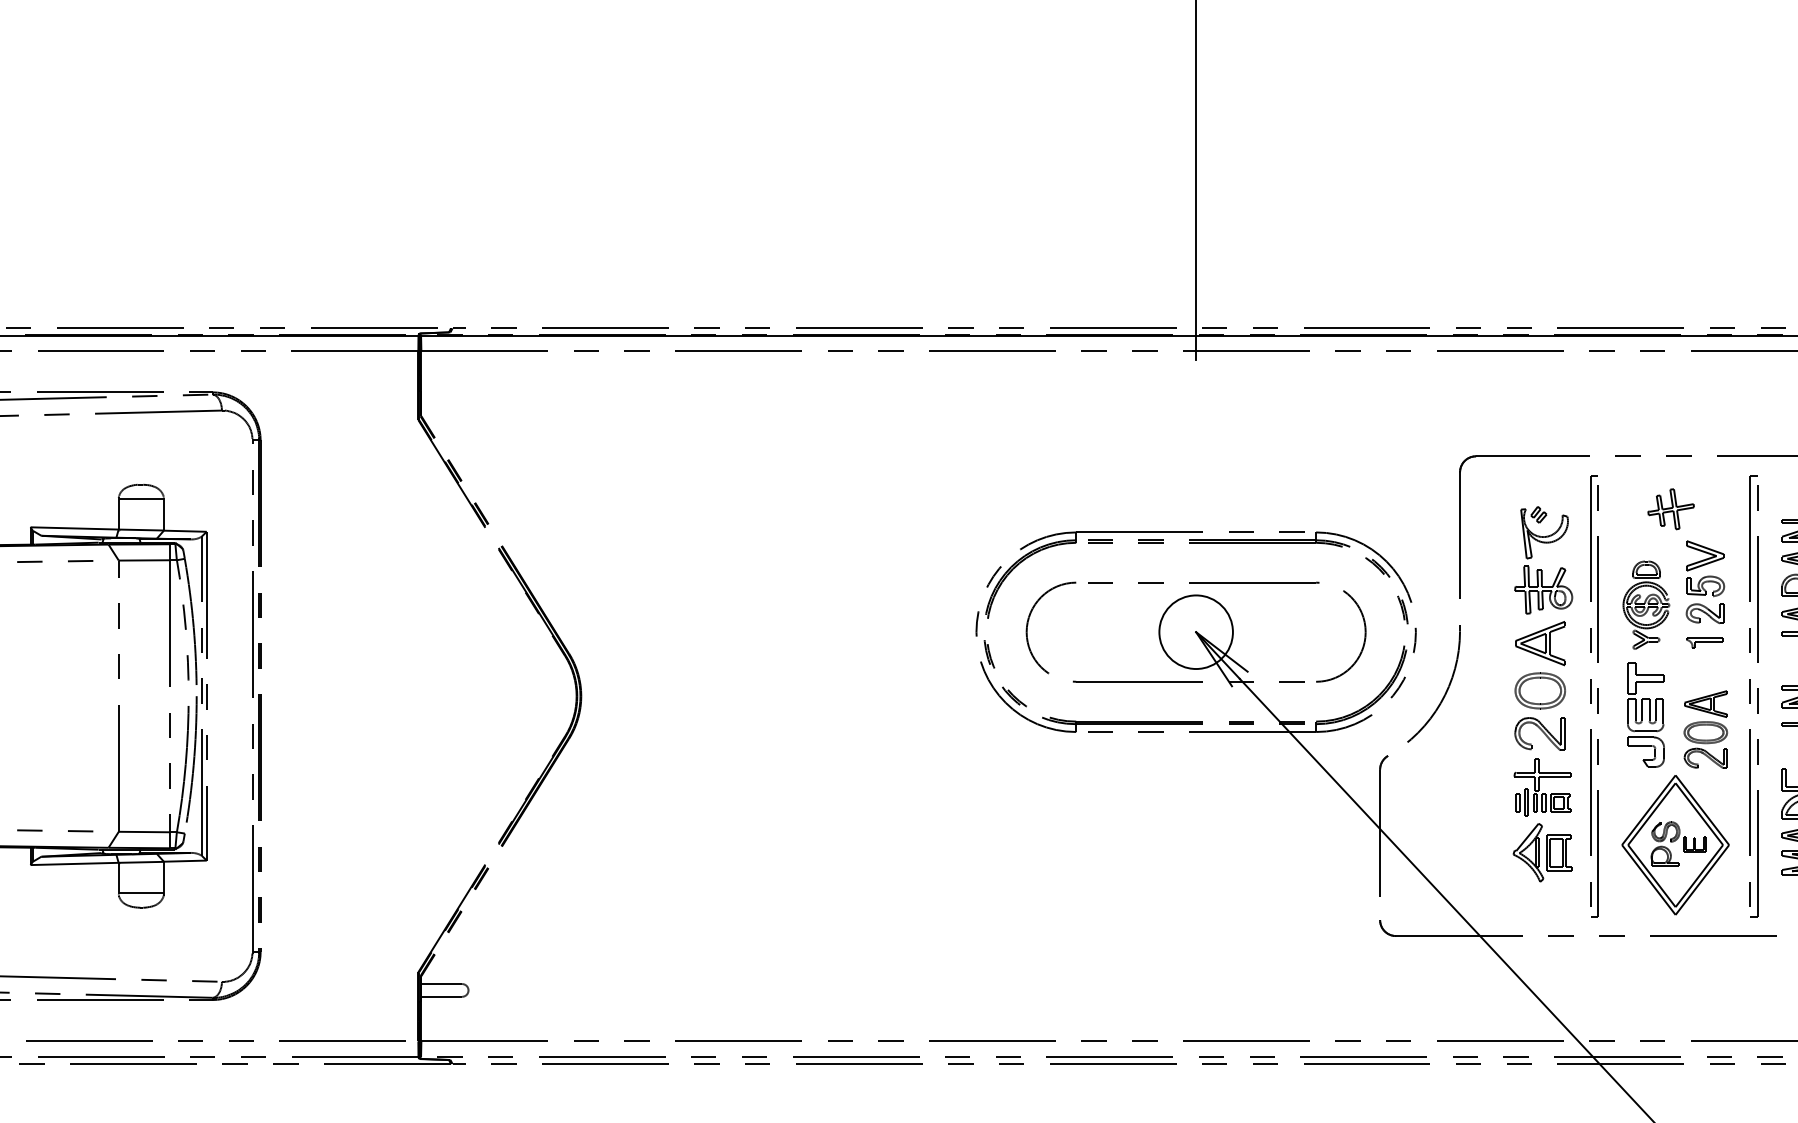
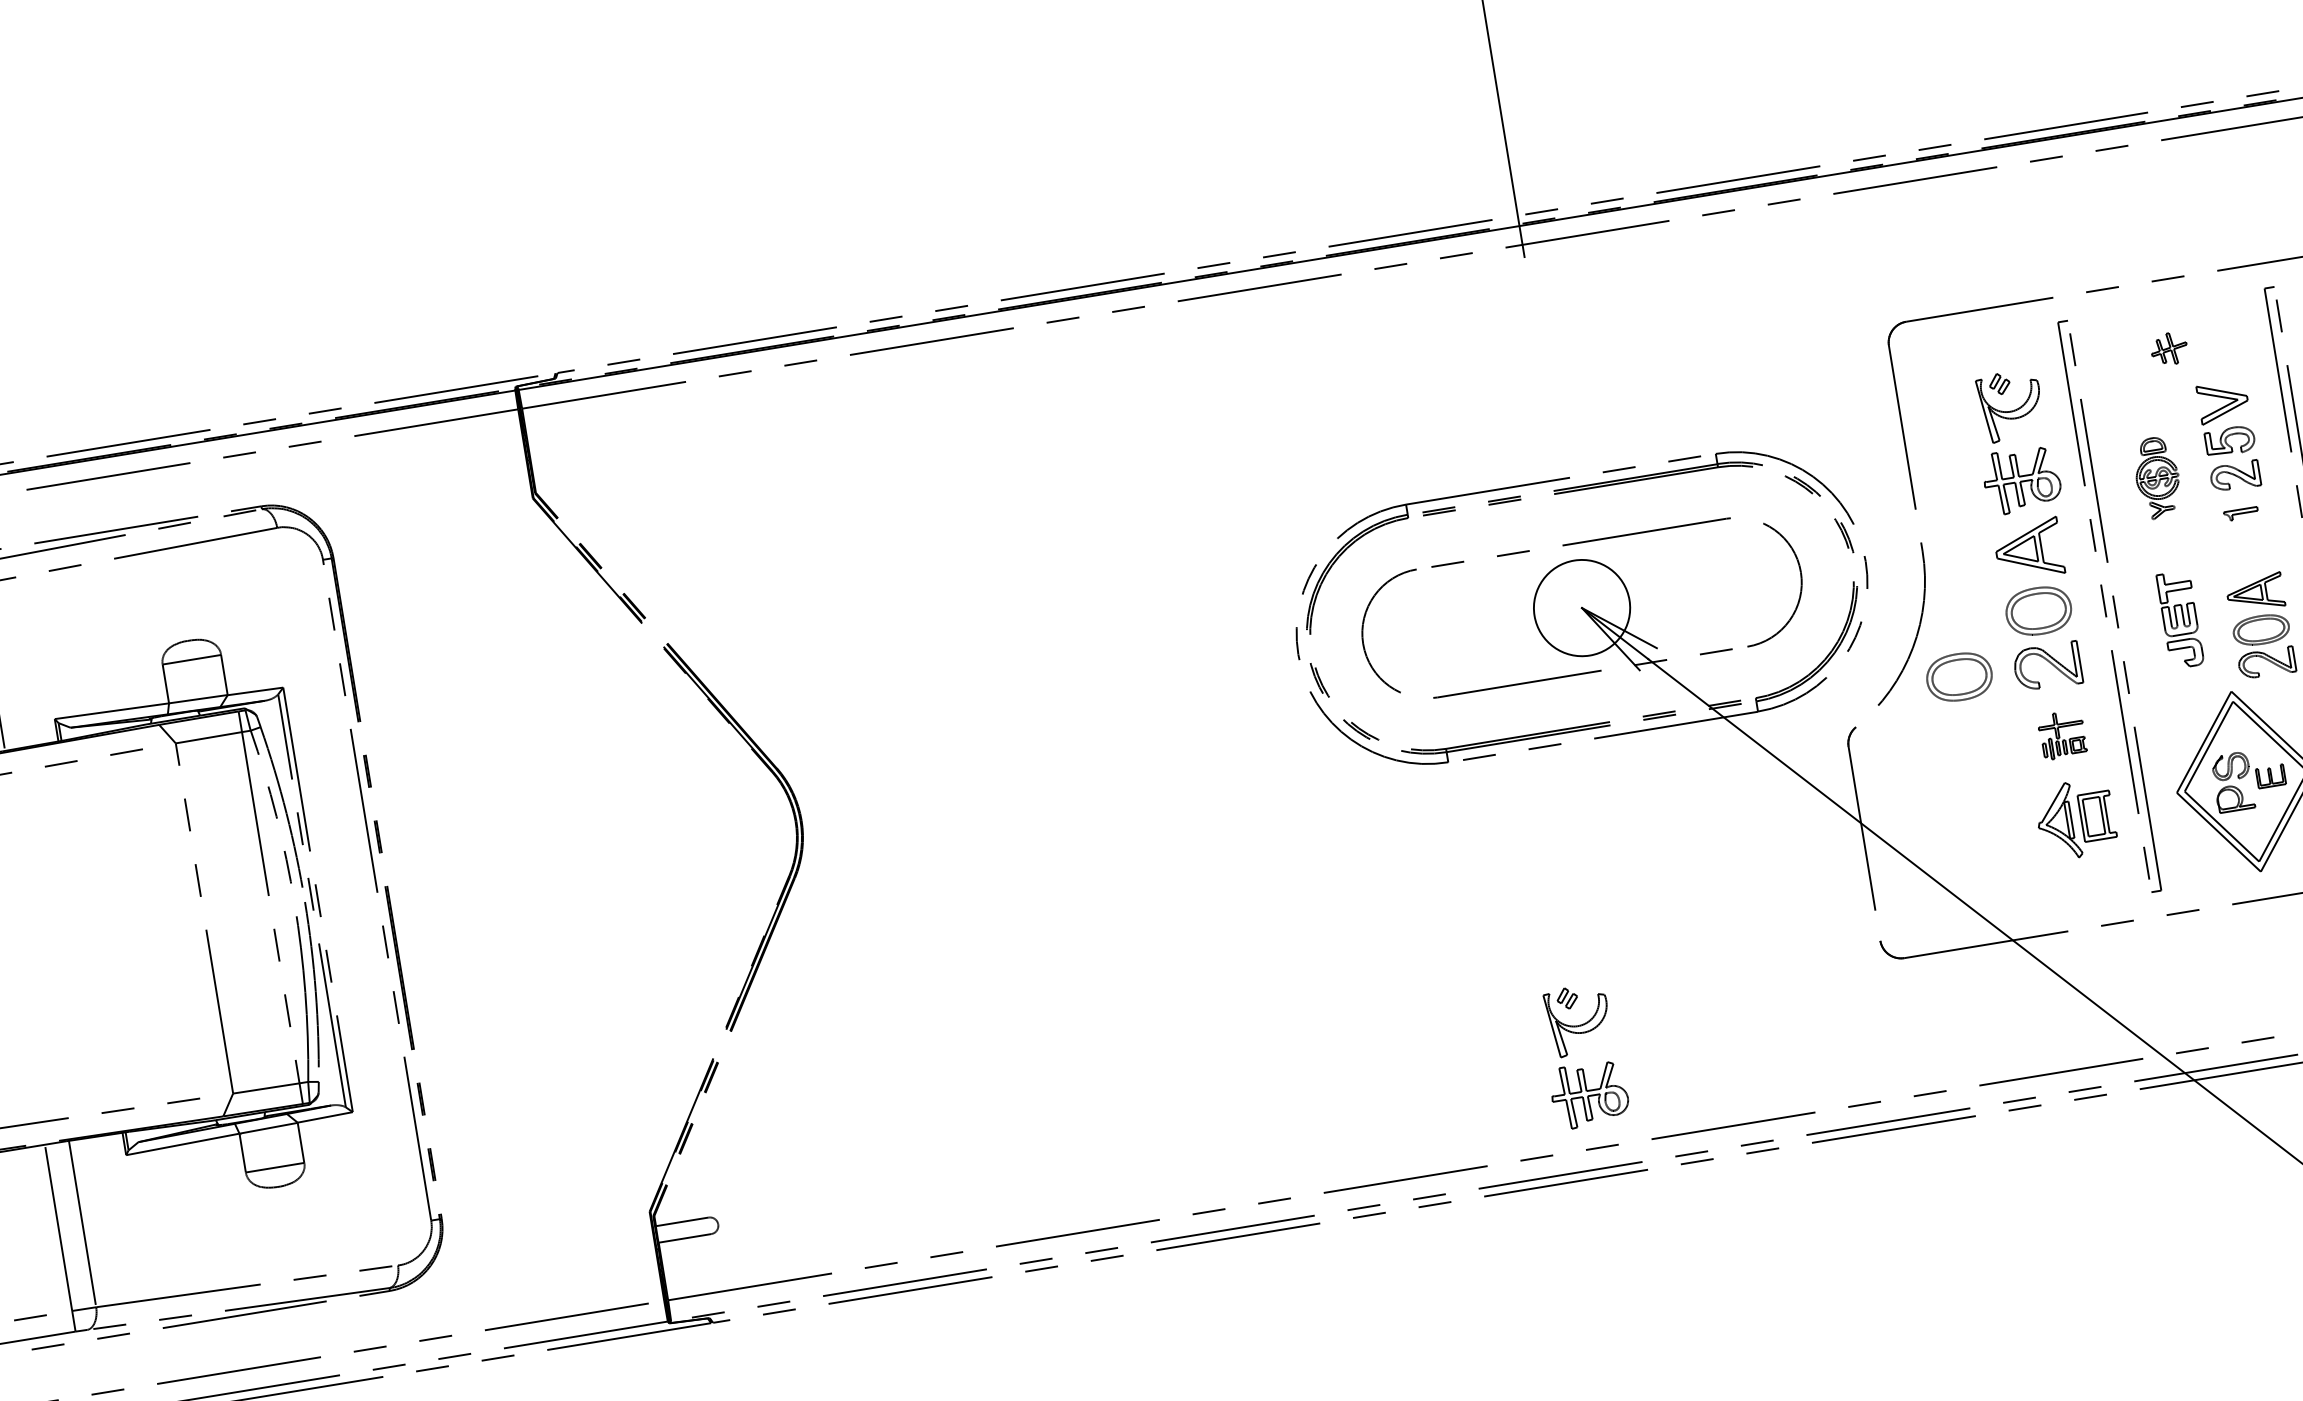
part: (1670, 509) -> (2168, 349), size x0.6
part: (1646, 604) -> (2157, 477), size x0.7
part: (1704, 642) -> (2240, 513), size x0.7
part: (1645, 714) -> (2179, 619), size x0.7
part: (1471, 730) -> (1958, 676), added
part: (1542, 787) -> (2062, 735), size x0.6
part: (1139, 979) -> (1582, 1068), added

